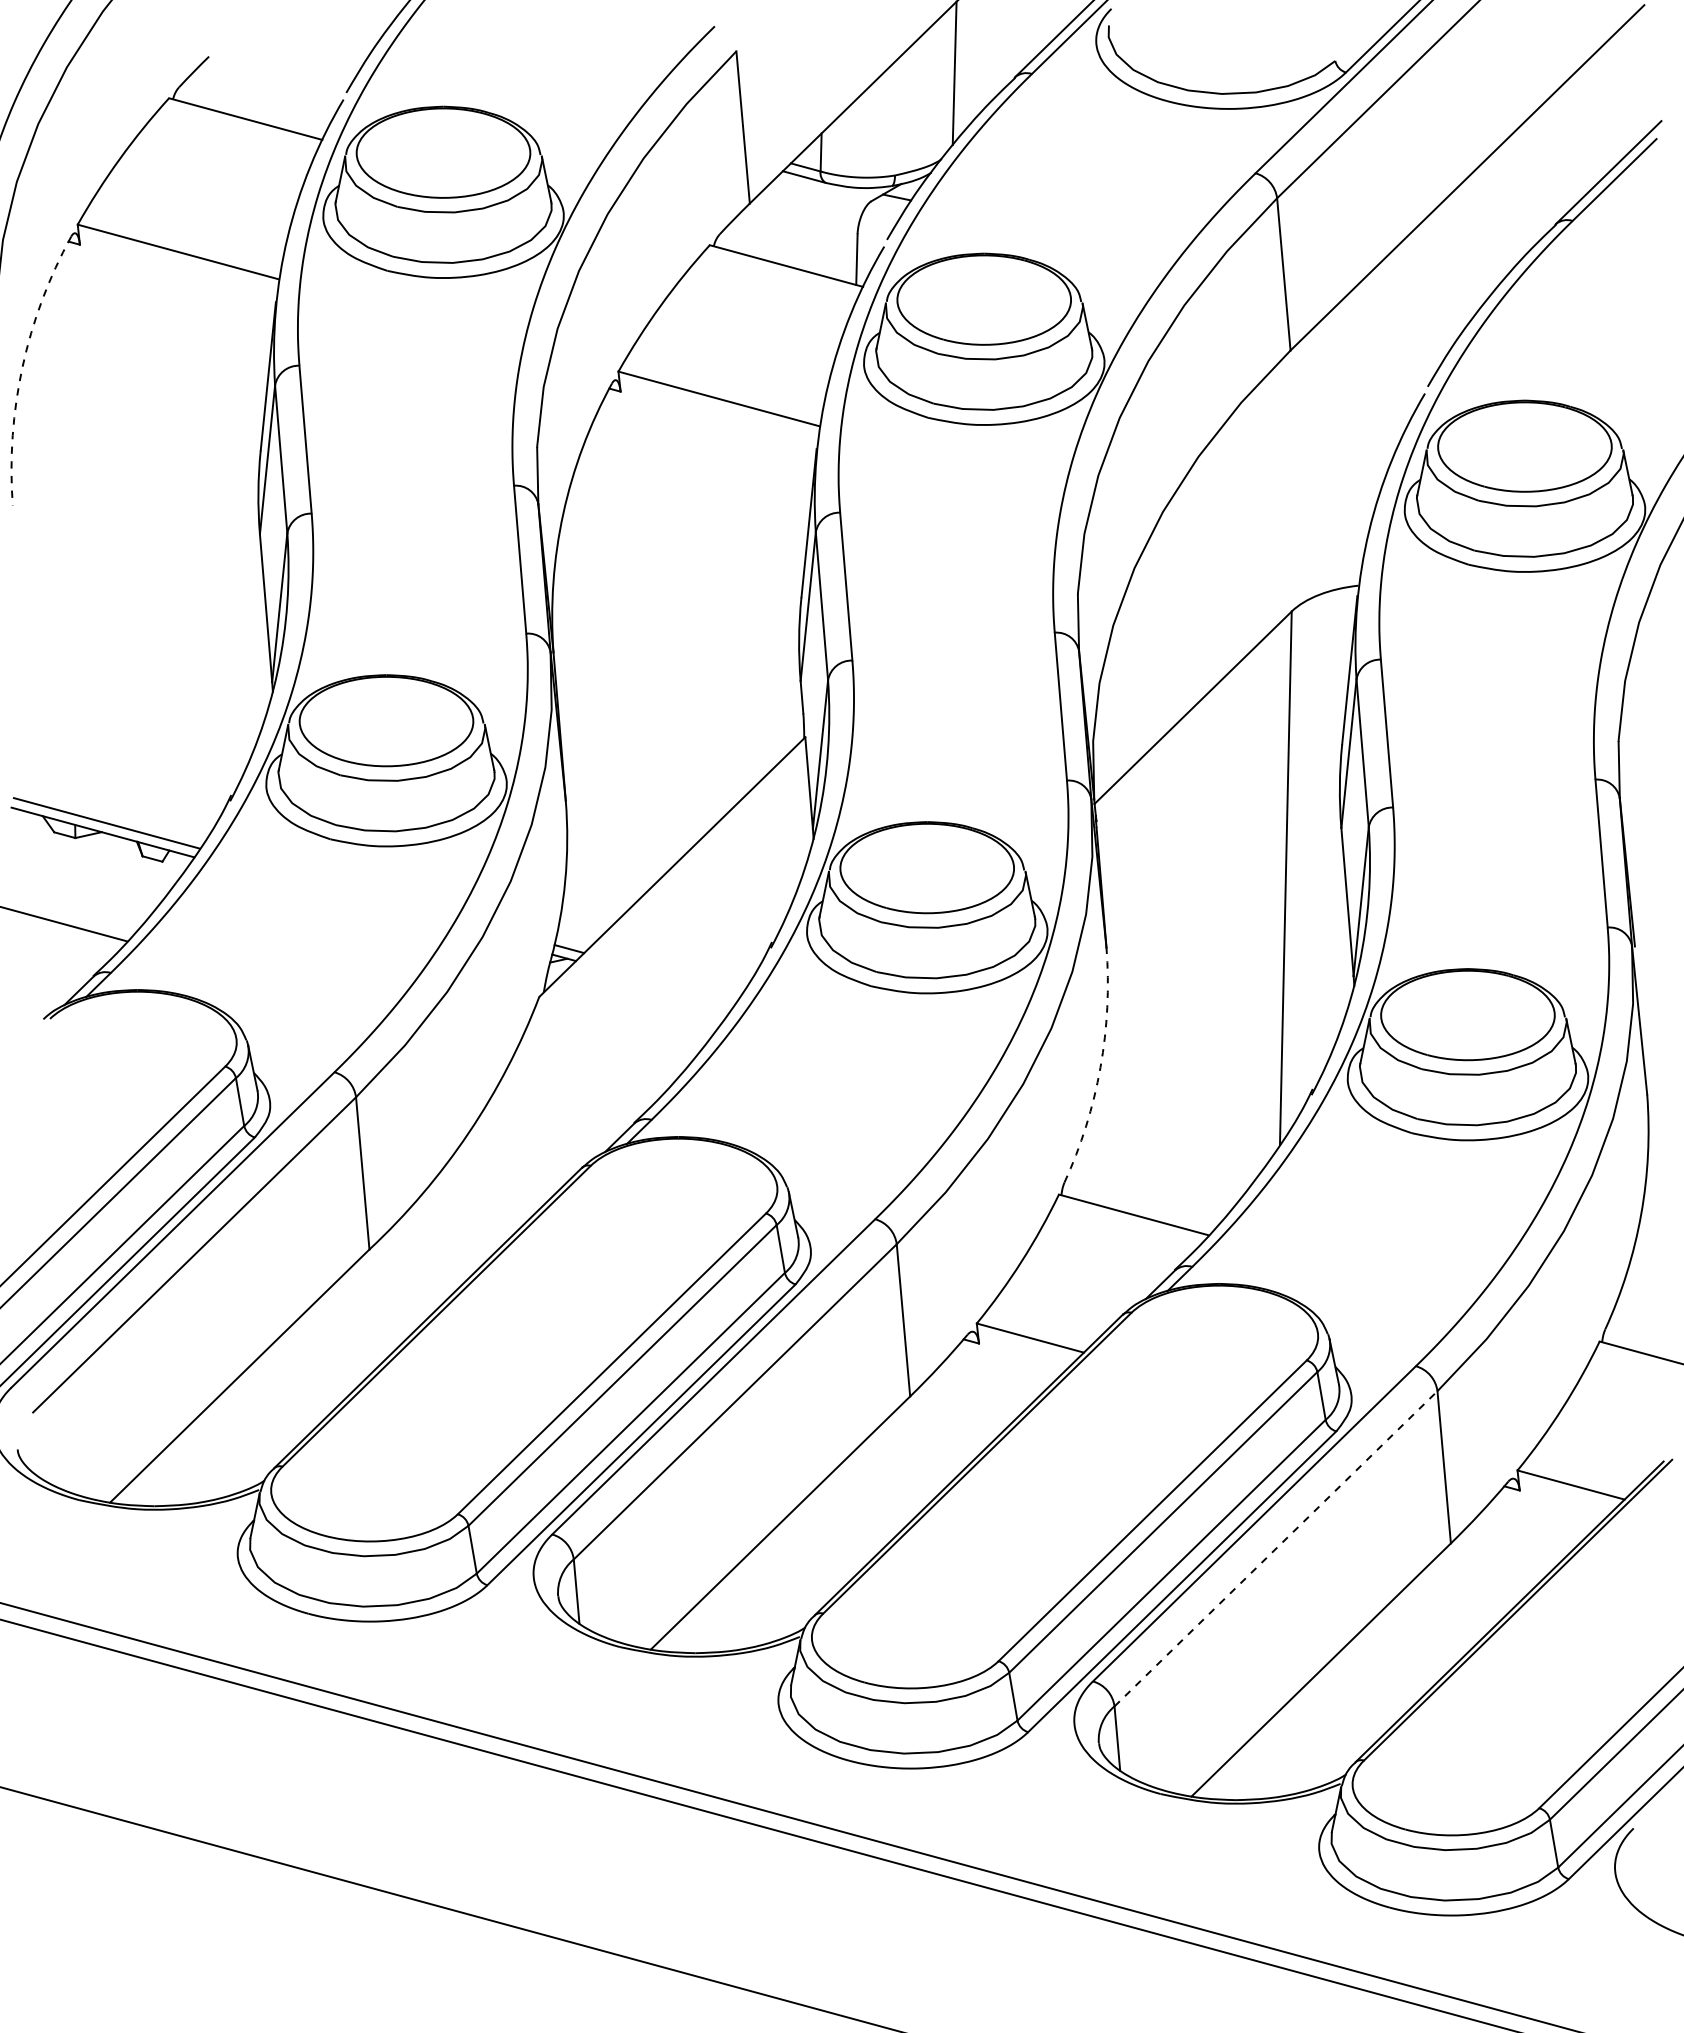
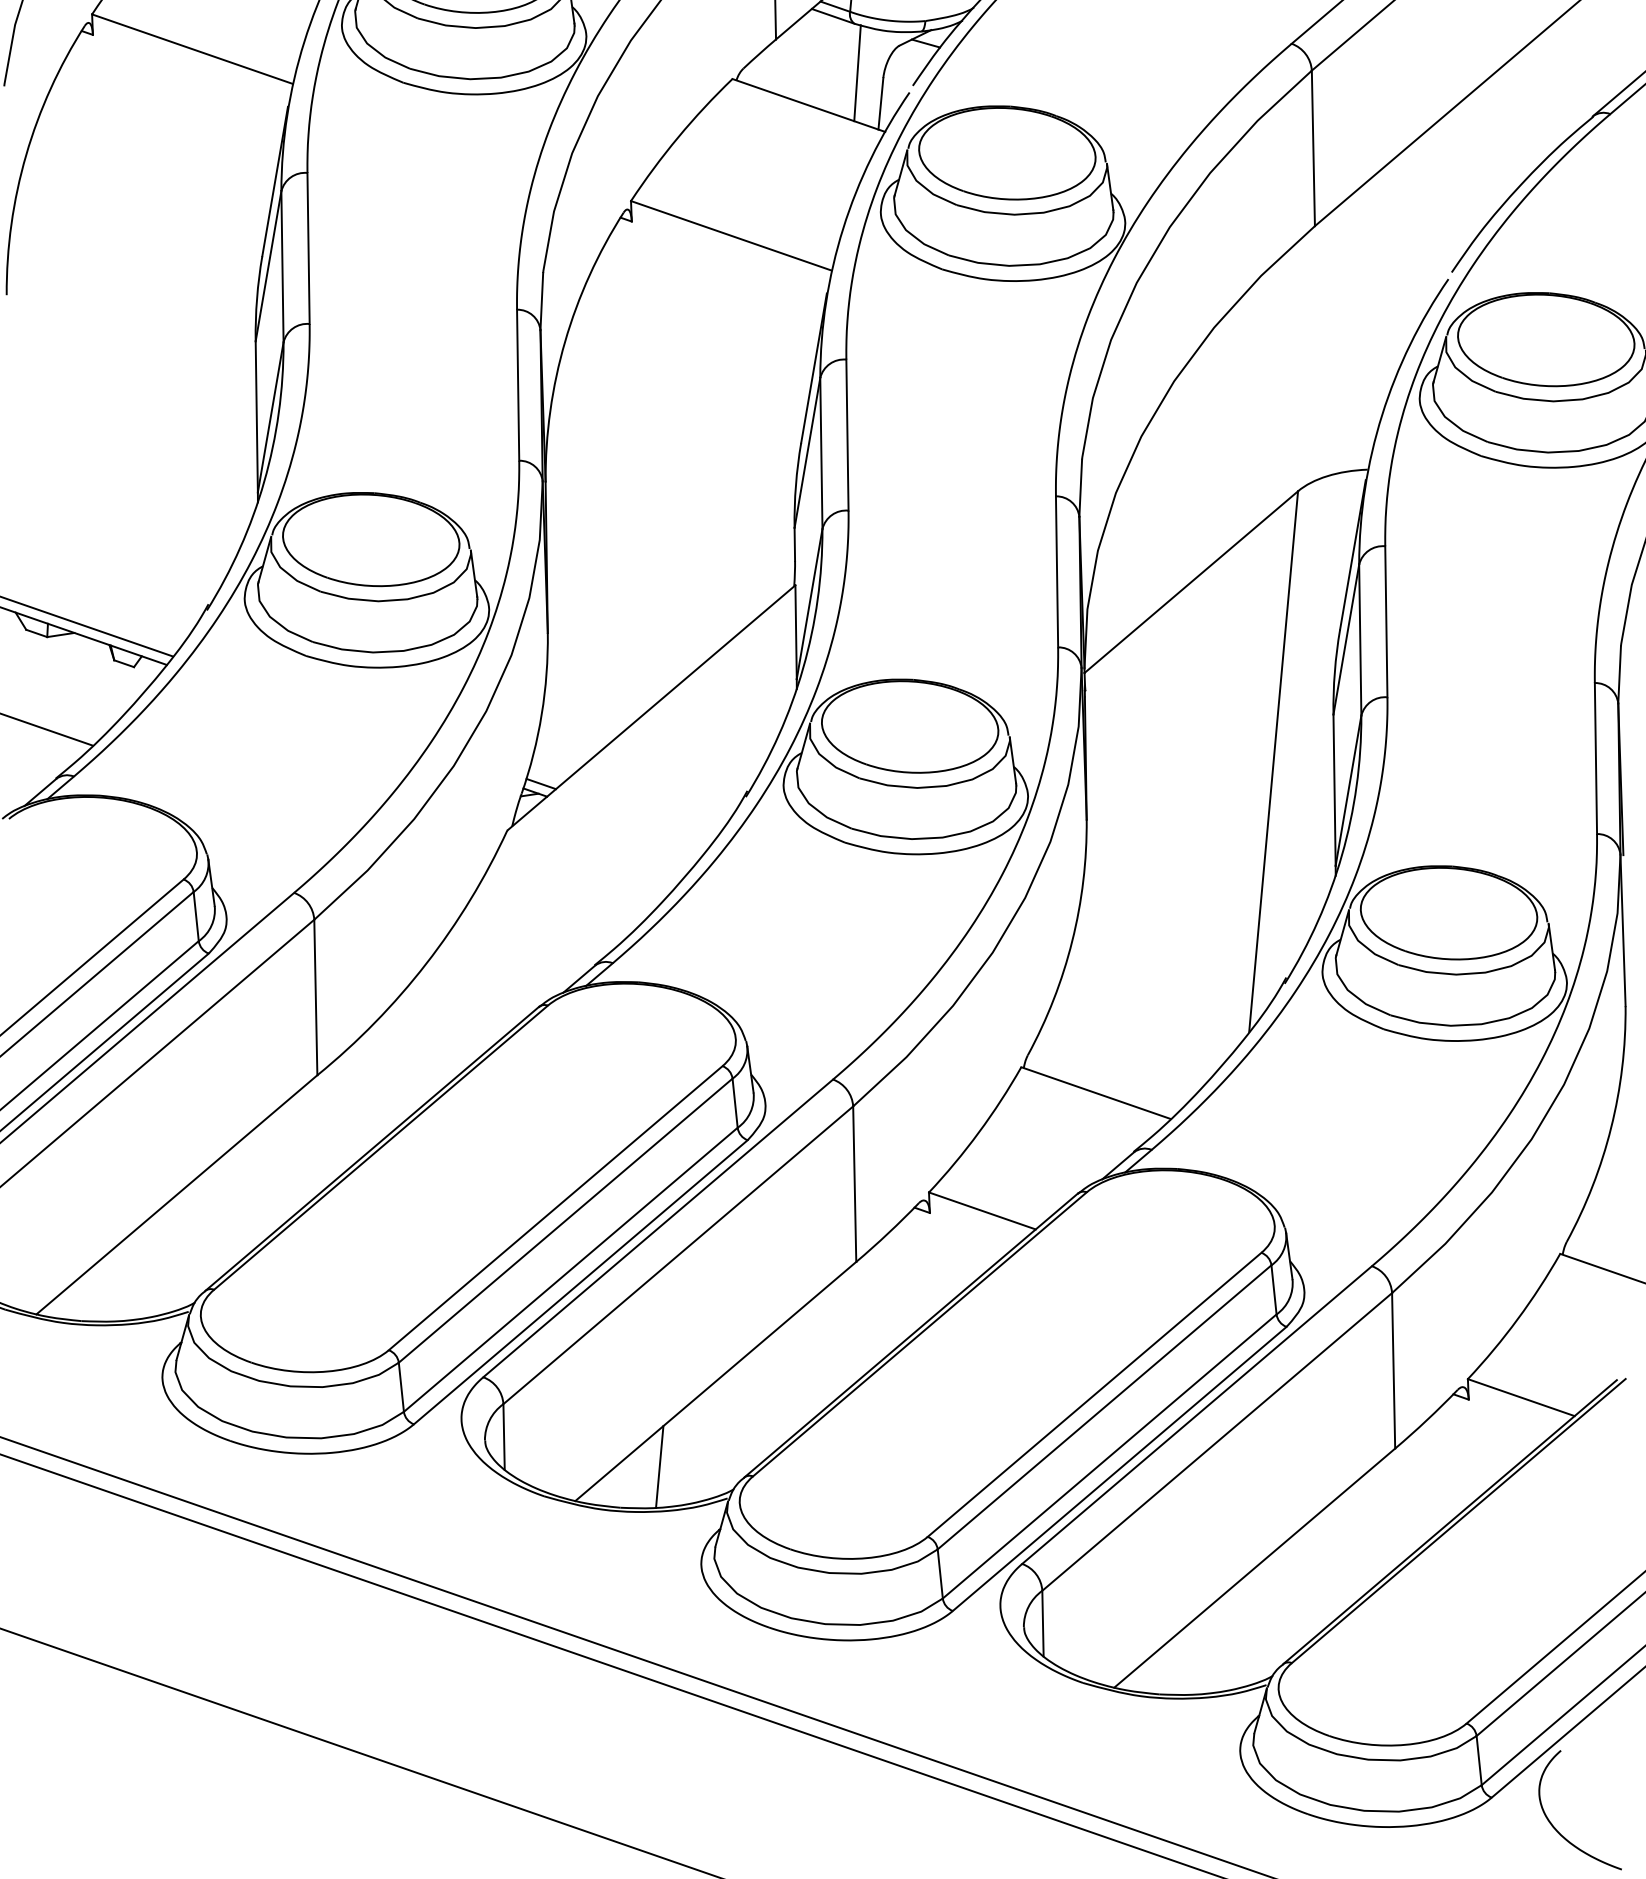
line: (831, 230) -> (857, 72), added
arc: (22, 366) -> (26, 154), dashed -> solid
arc: (1100, 1067) -> (1072, 941), dashed -> solid
line: (1276, 1548) -> (1217, 1441), dashed -> solid
line: (731, 1610) -> (660, 1466), added

